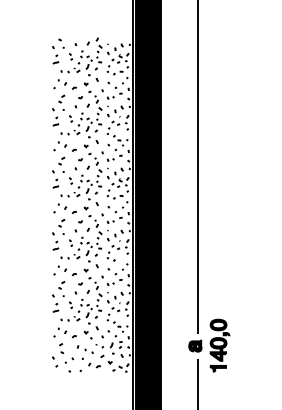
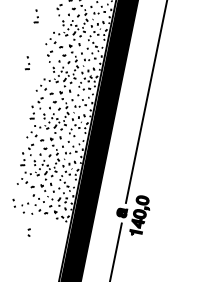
part: (55, 117) -> (36, 16), moved
part: (55, 179) -> (28, 63), moved
part: (61, 348) -> (29, 232), moved

